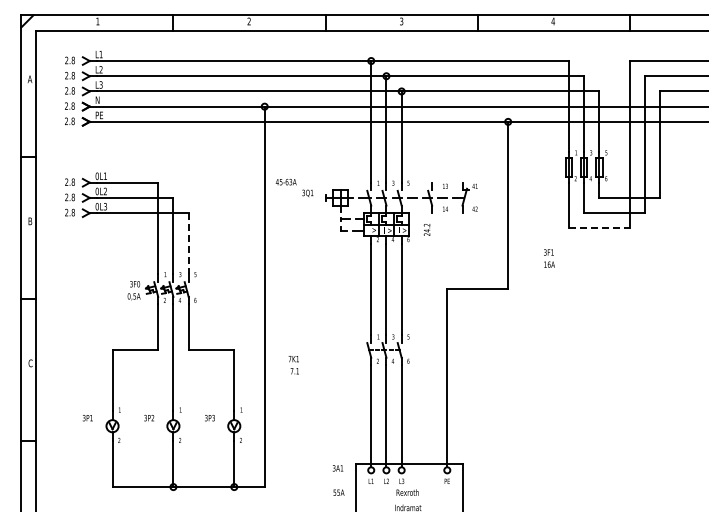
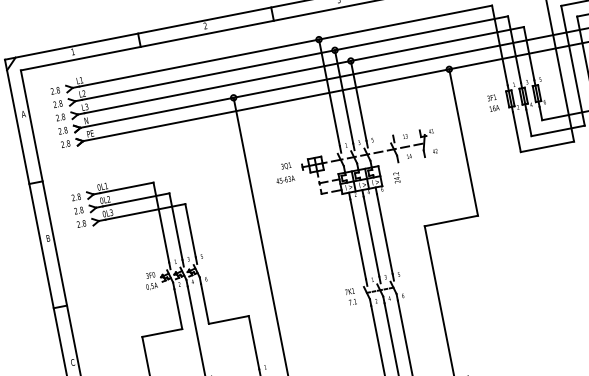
text: (285, 182) -> (285, 180), moved
line: (599, 228) -> (547, 146), dashed -> solid
line: (188, 244) -> (190, 231), dashed -> solid
text: (549, 258) -> (493, 103), moved
text: (293, 365) -> (350, 297), moved

